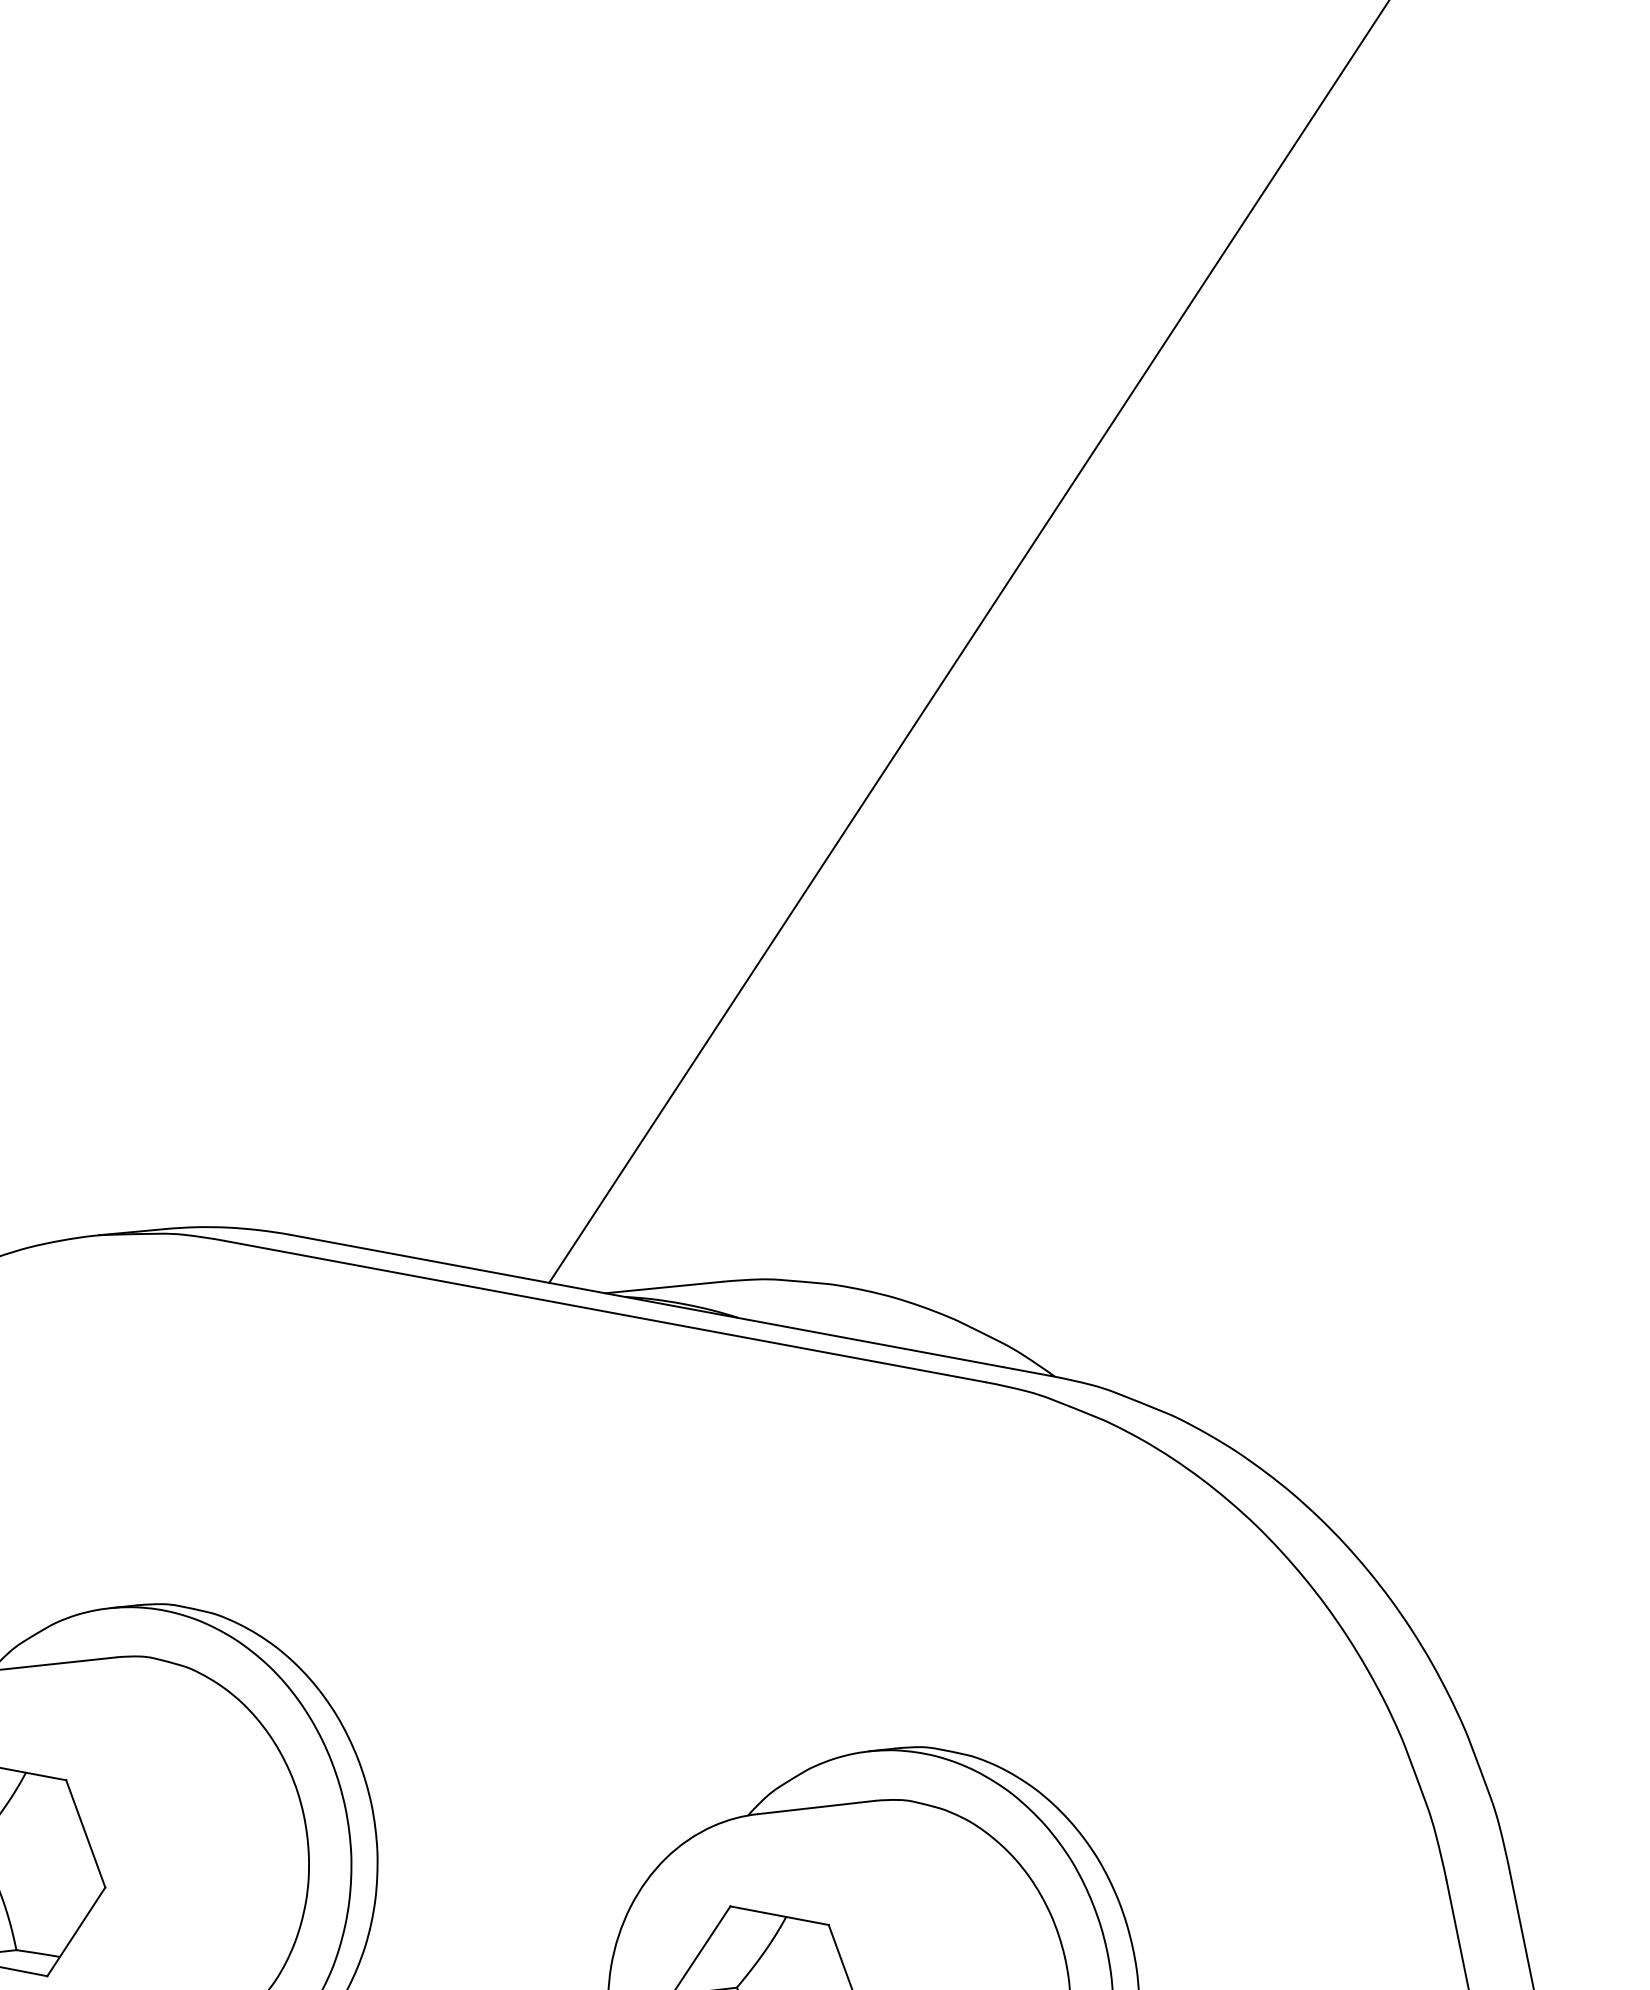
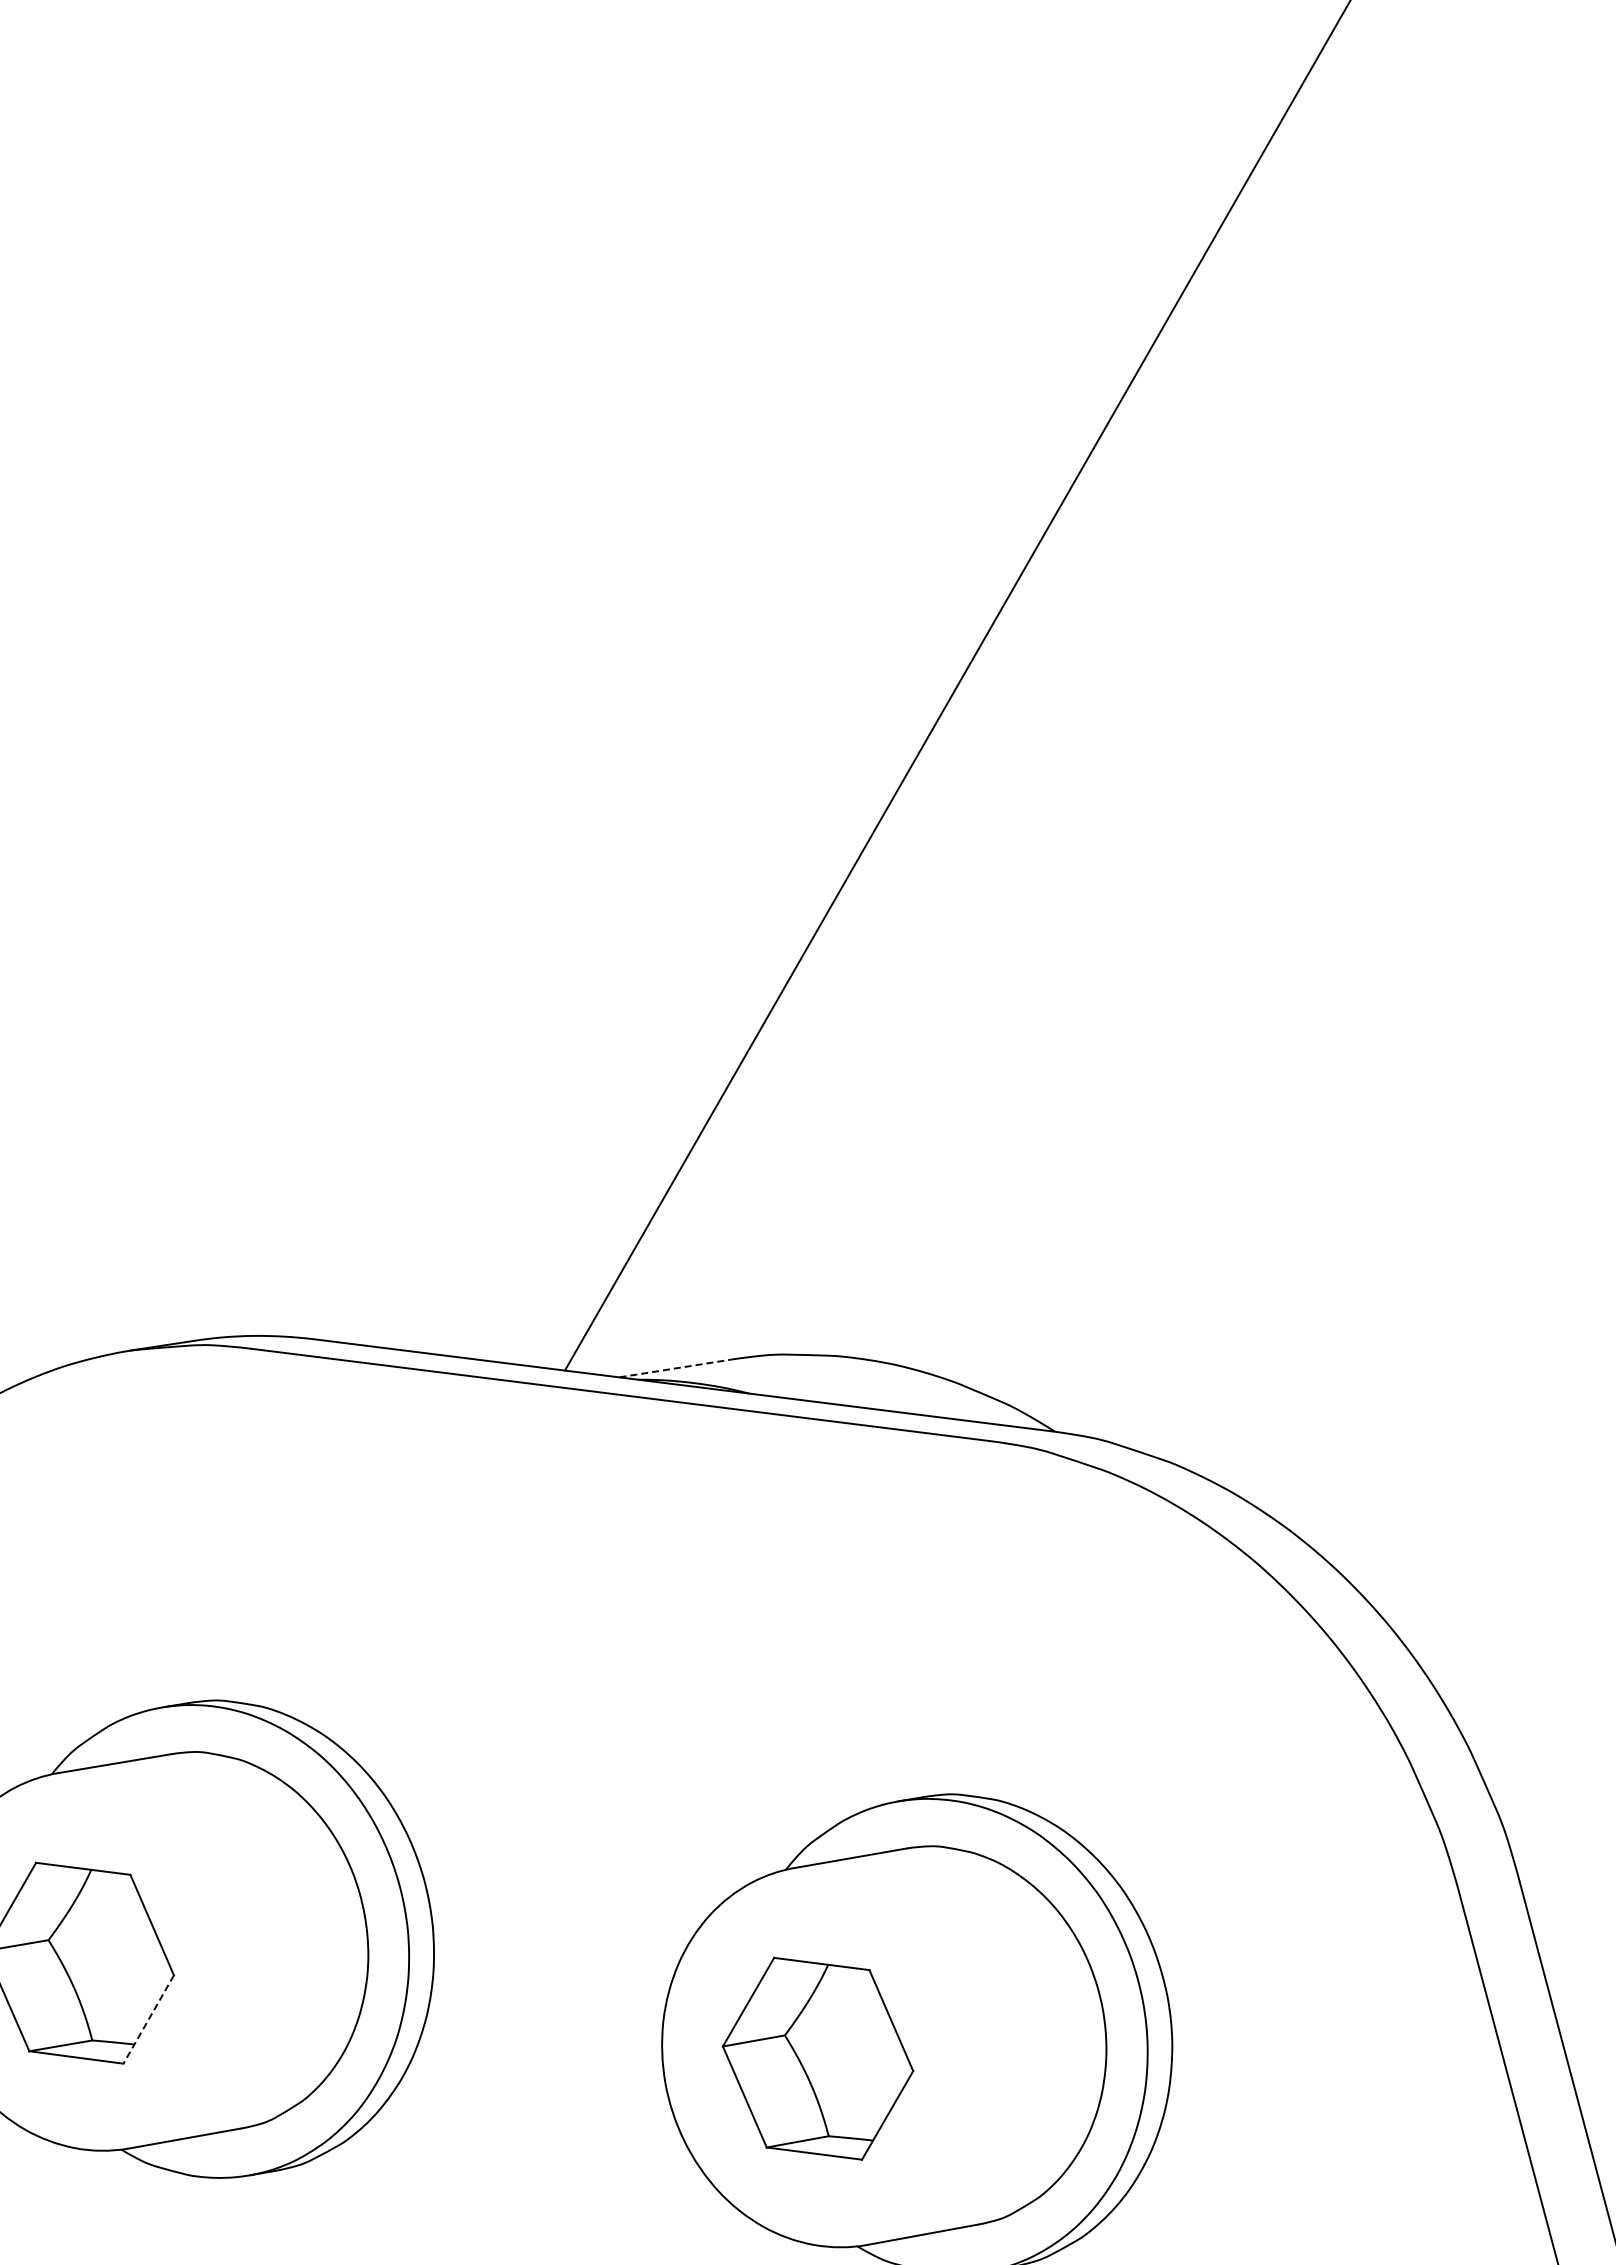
line: (664, 1287) -> (675, 1368), solid -> dashed
line: (76, 1931) -> (148, 2019), solid -> dashed

